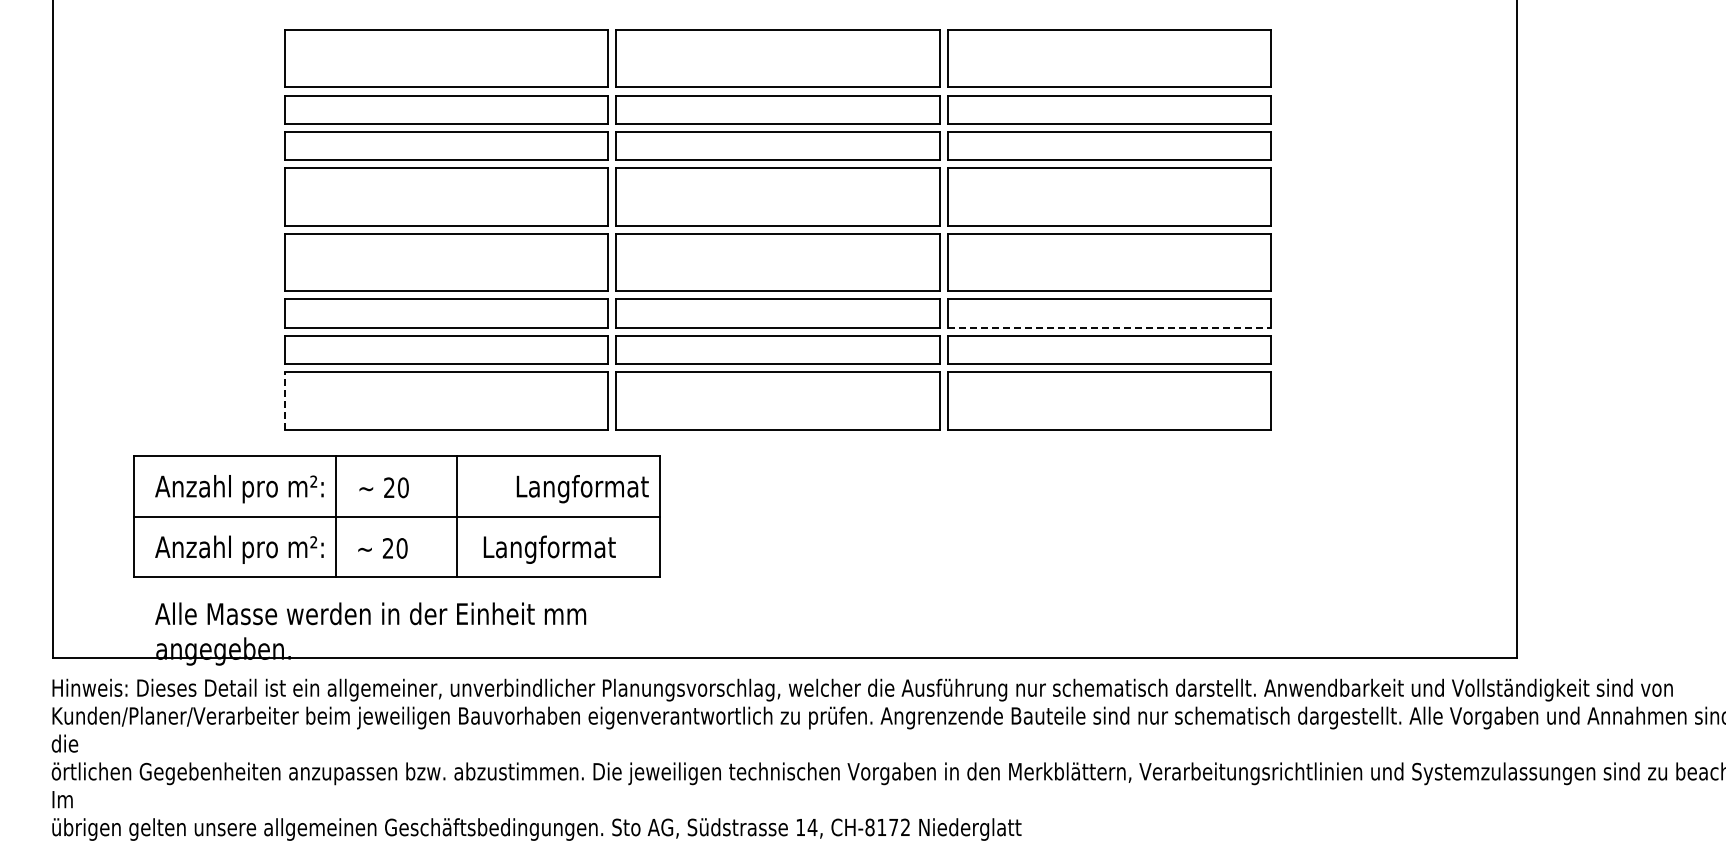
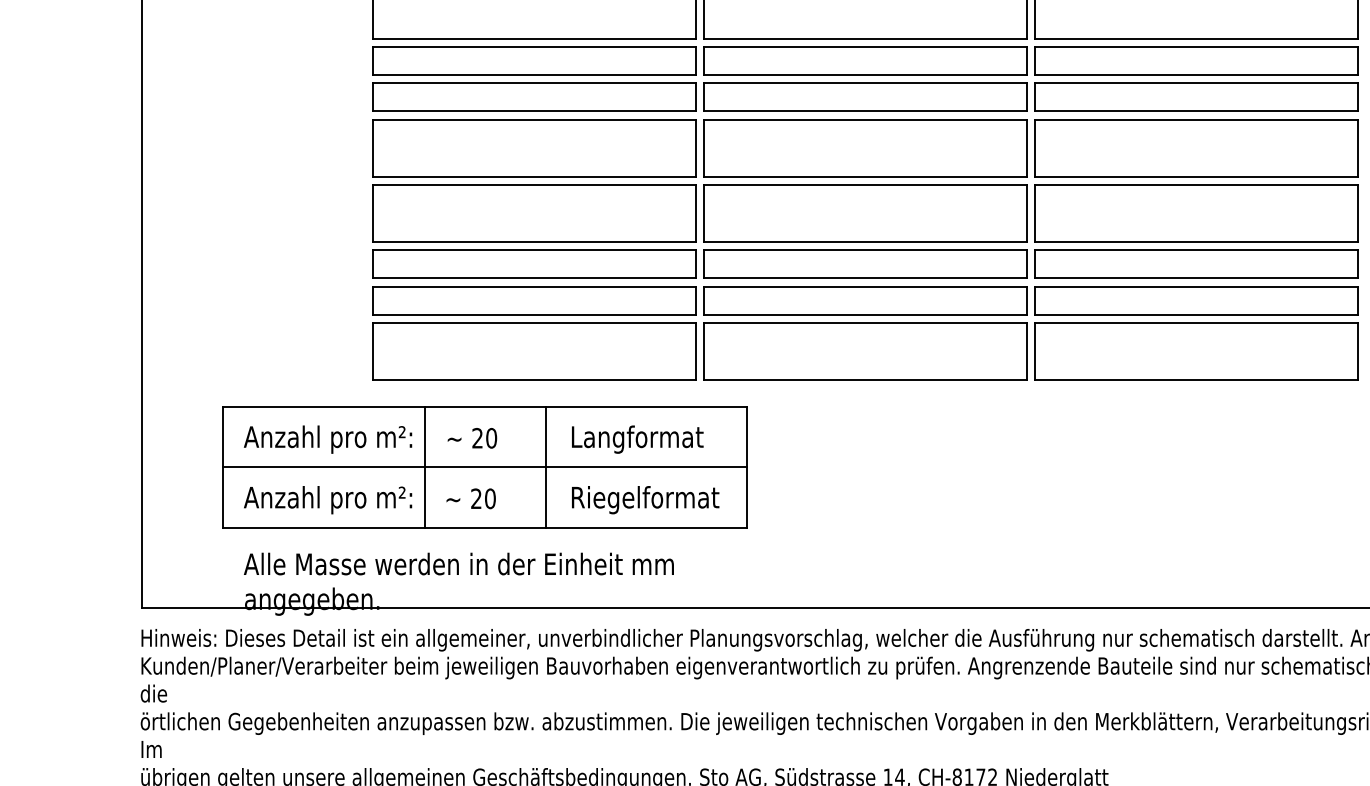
line: (1109, 327) -> (1196, 278), dashed -> solid
line: (284, 400) -> (372, 351), dashed -> solid
text: (582, 489) -> (637, 440), moved
text: (558, 549) -> (646, 499), Langformat -> Riegelformat

